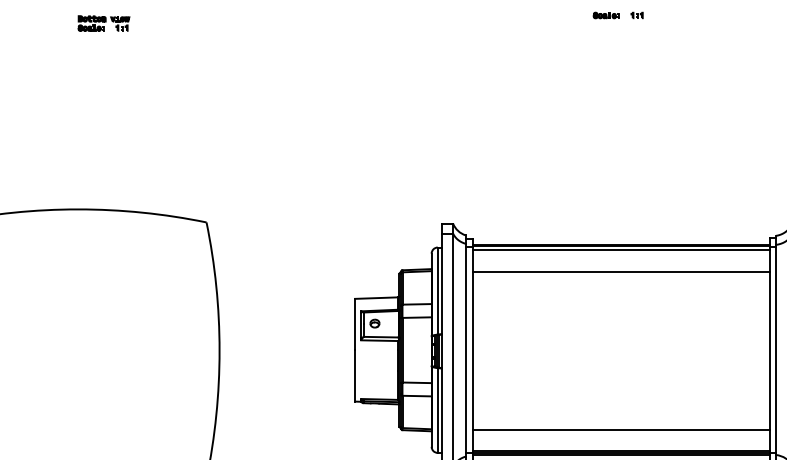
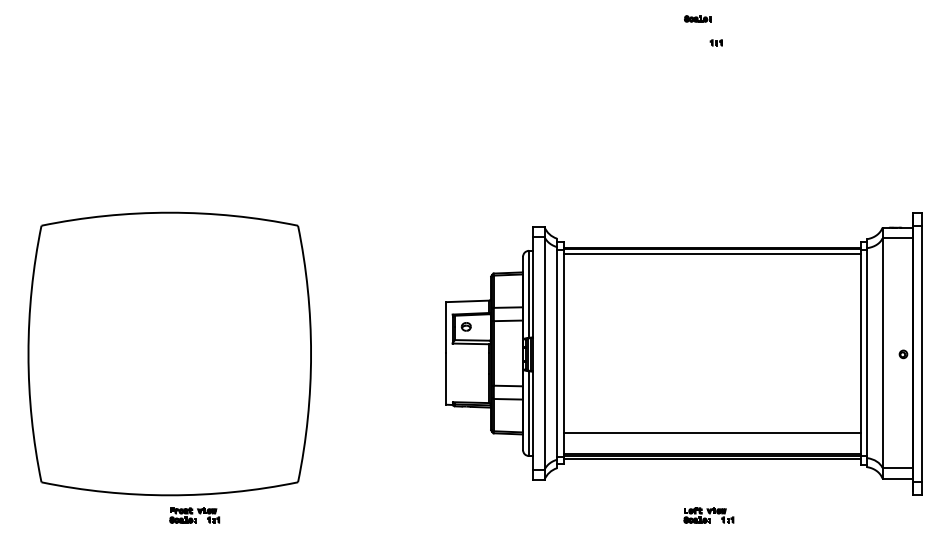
part: (636, 15) -> (715, 42), moved
part: (103, 23) -> (195, 26), removed
line: (621, 271) -> (712, 274), removed

